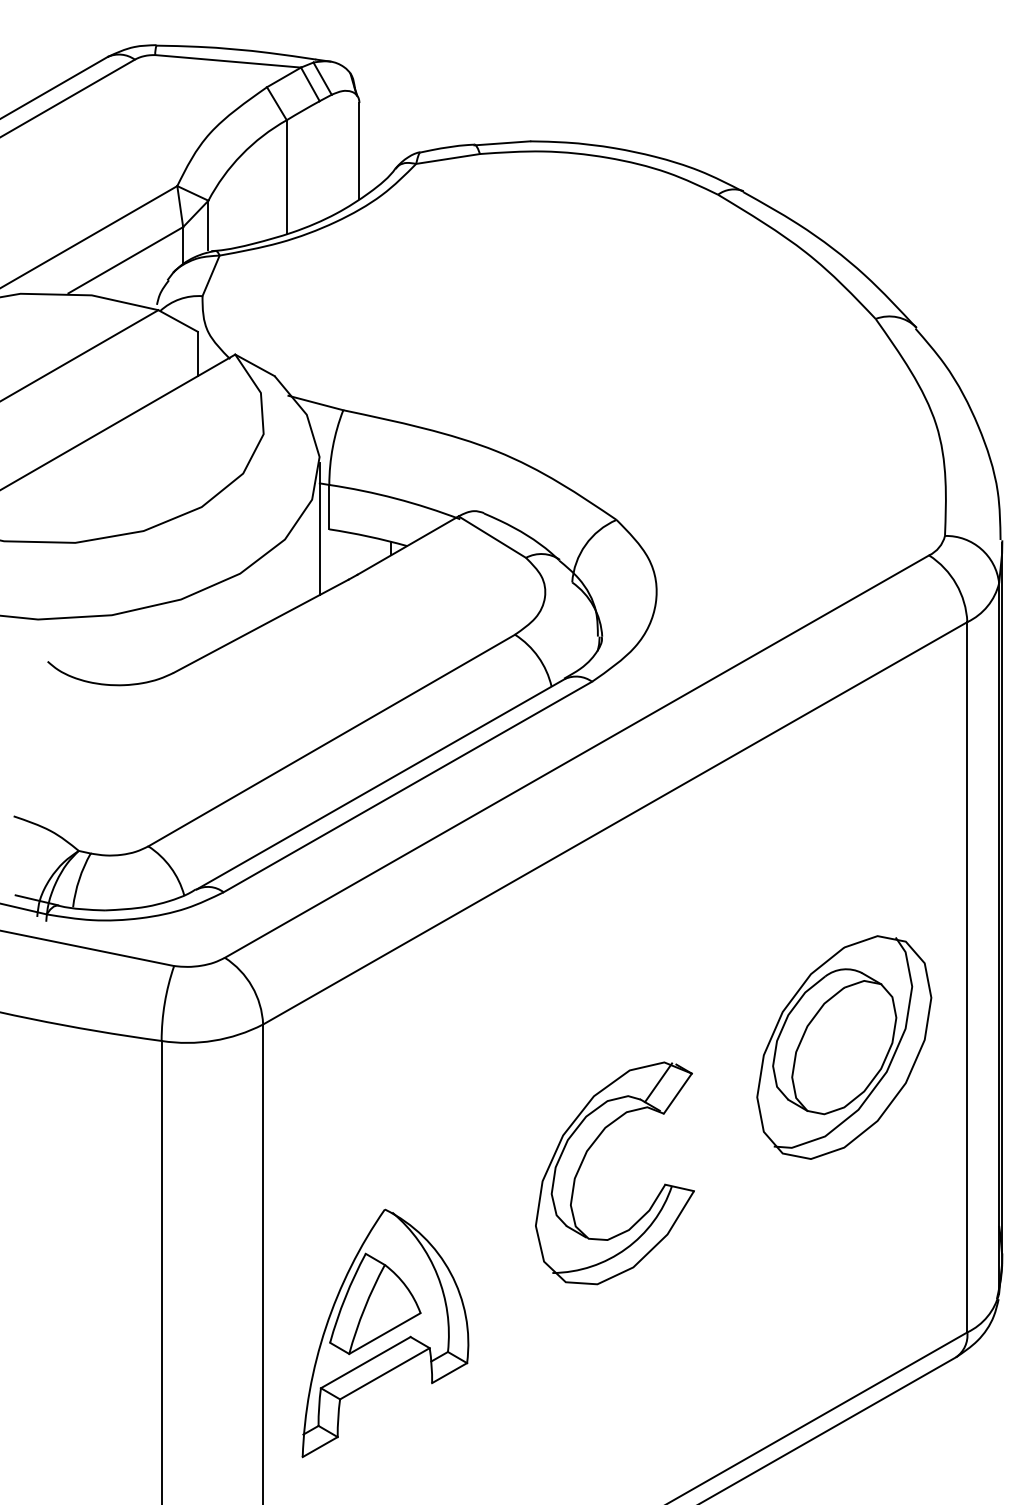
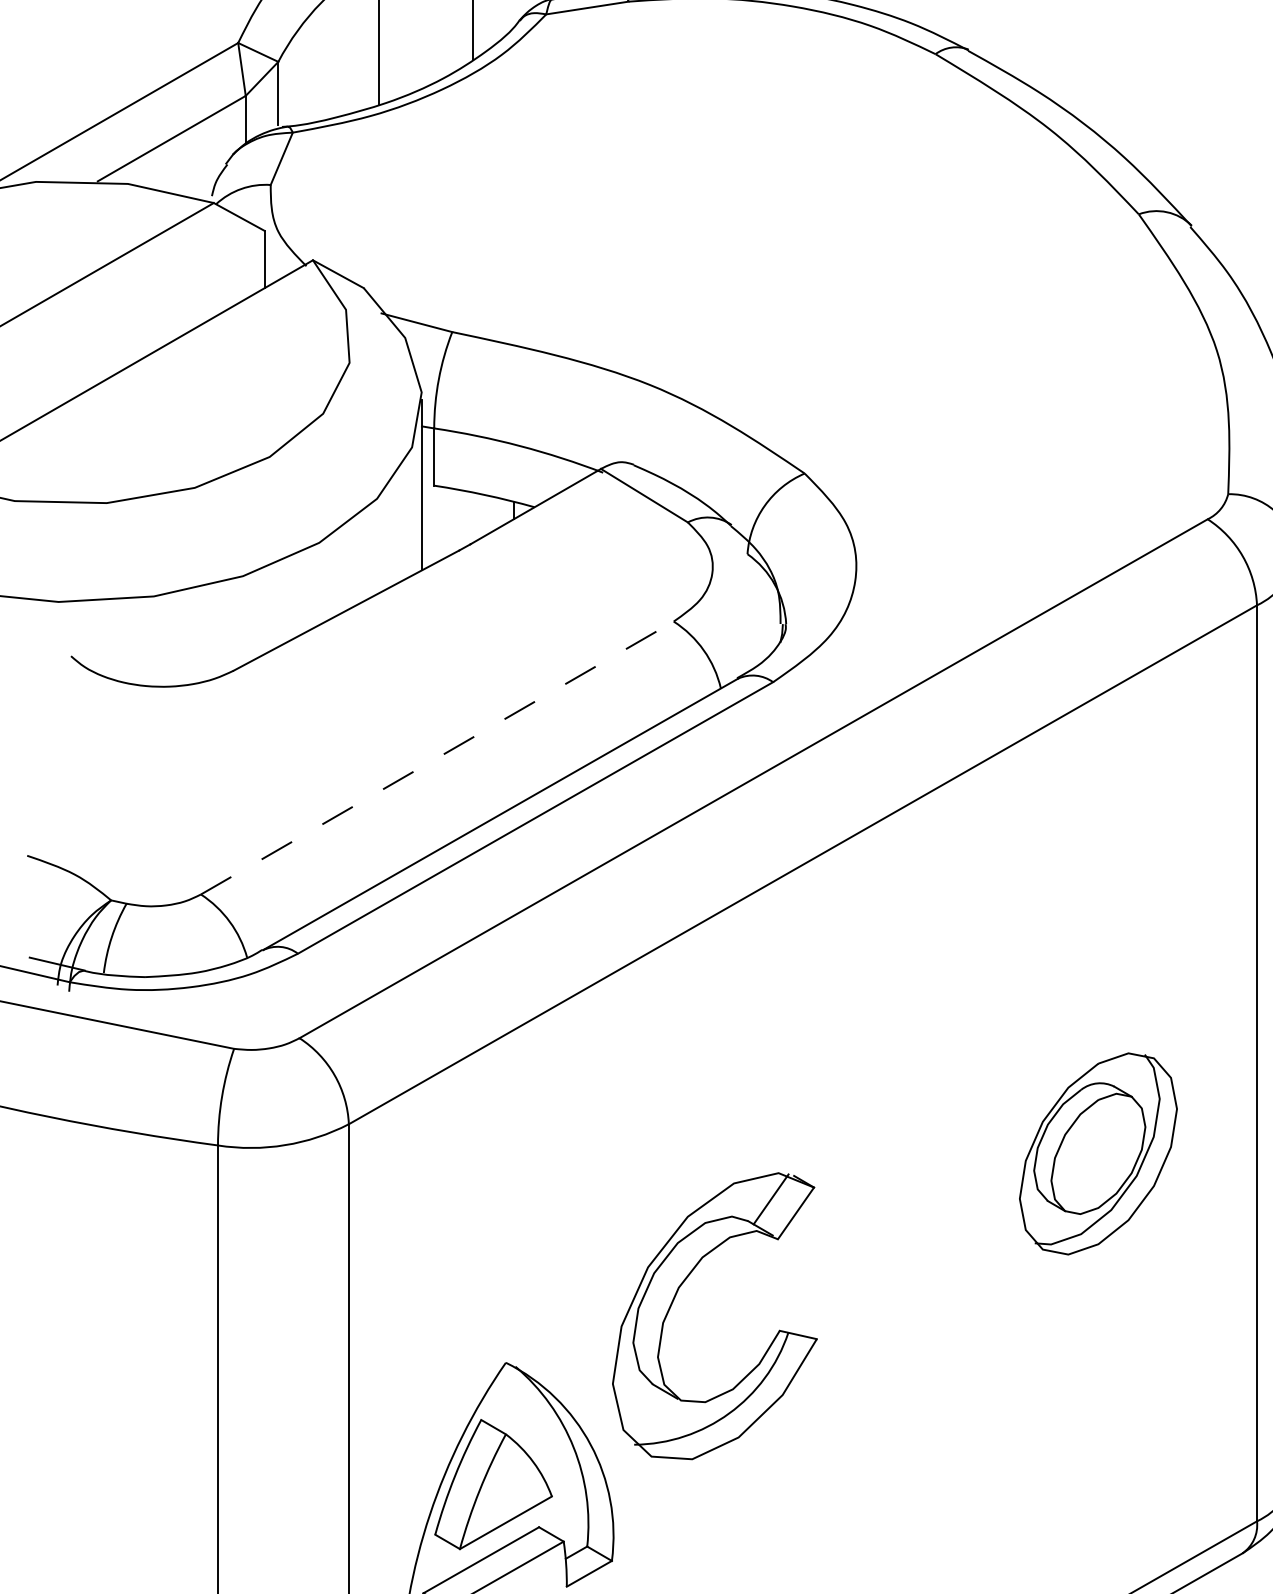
line: (331, 740) -> (437, 757), solid -> dashed
part: (844, 1047) -> (1098, 1153), size x0.7
part: (584, 1159) -> (675, 1298), moved

